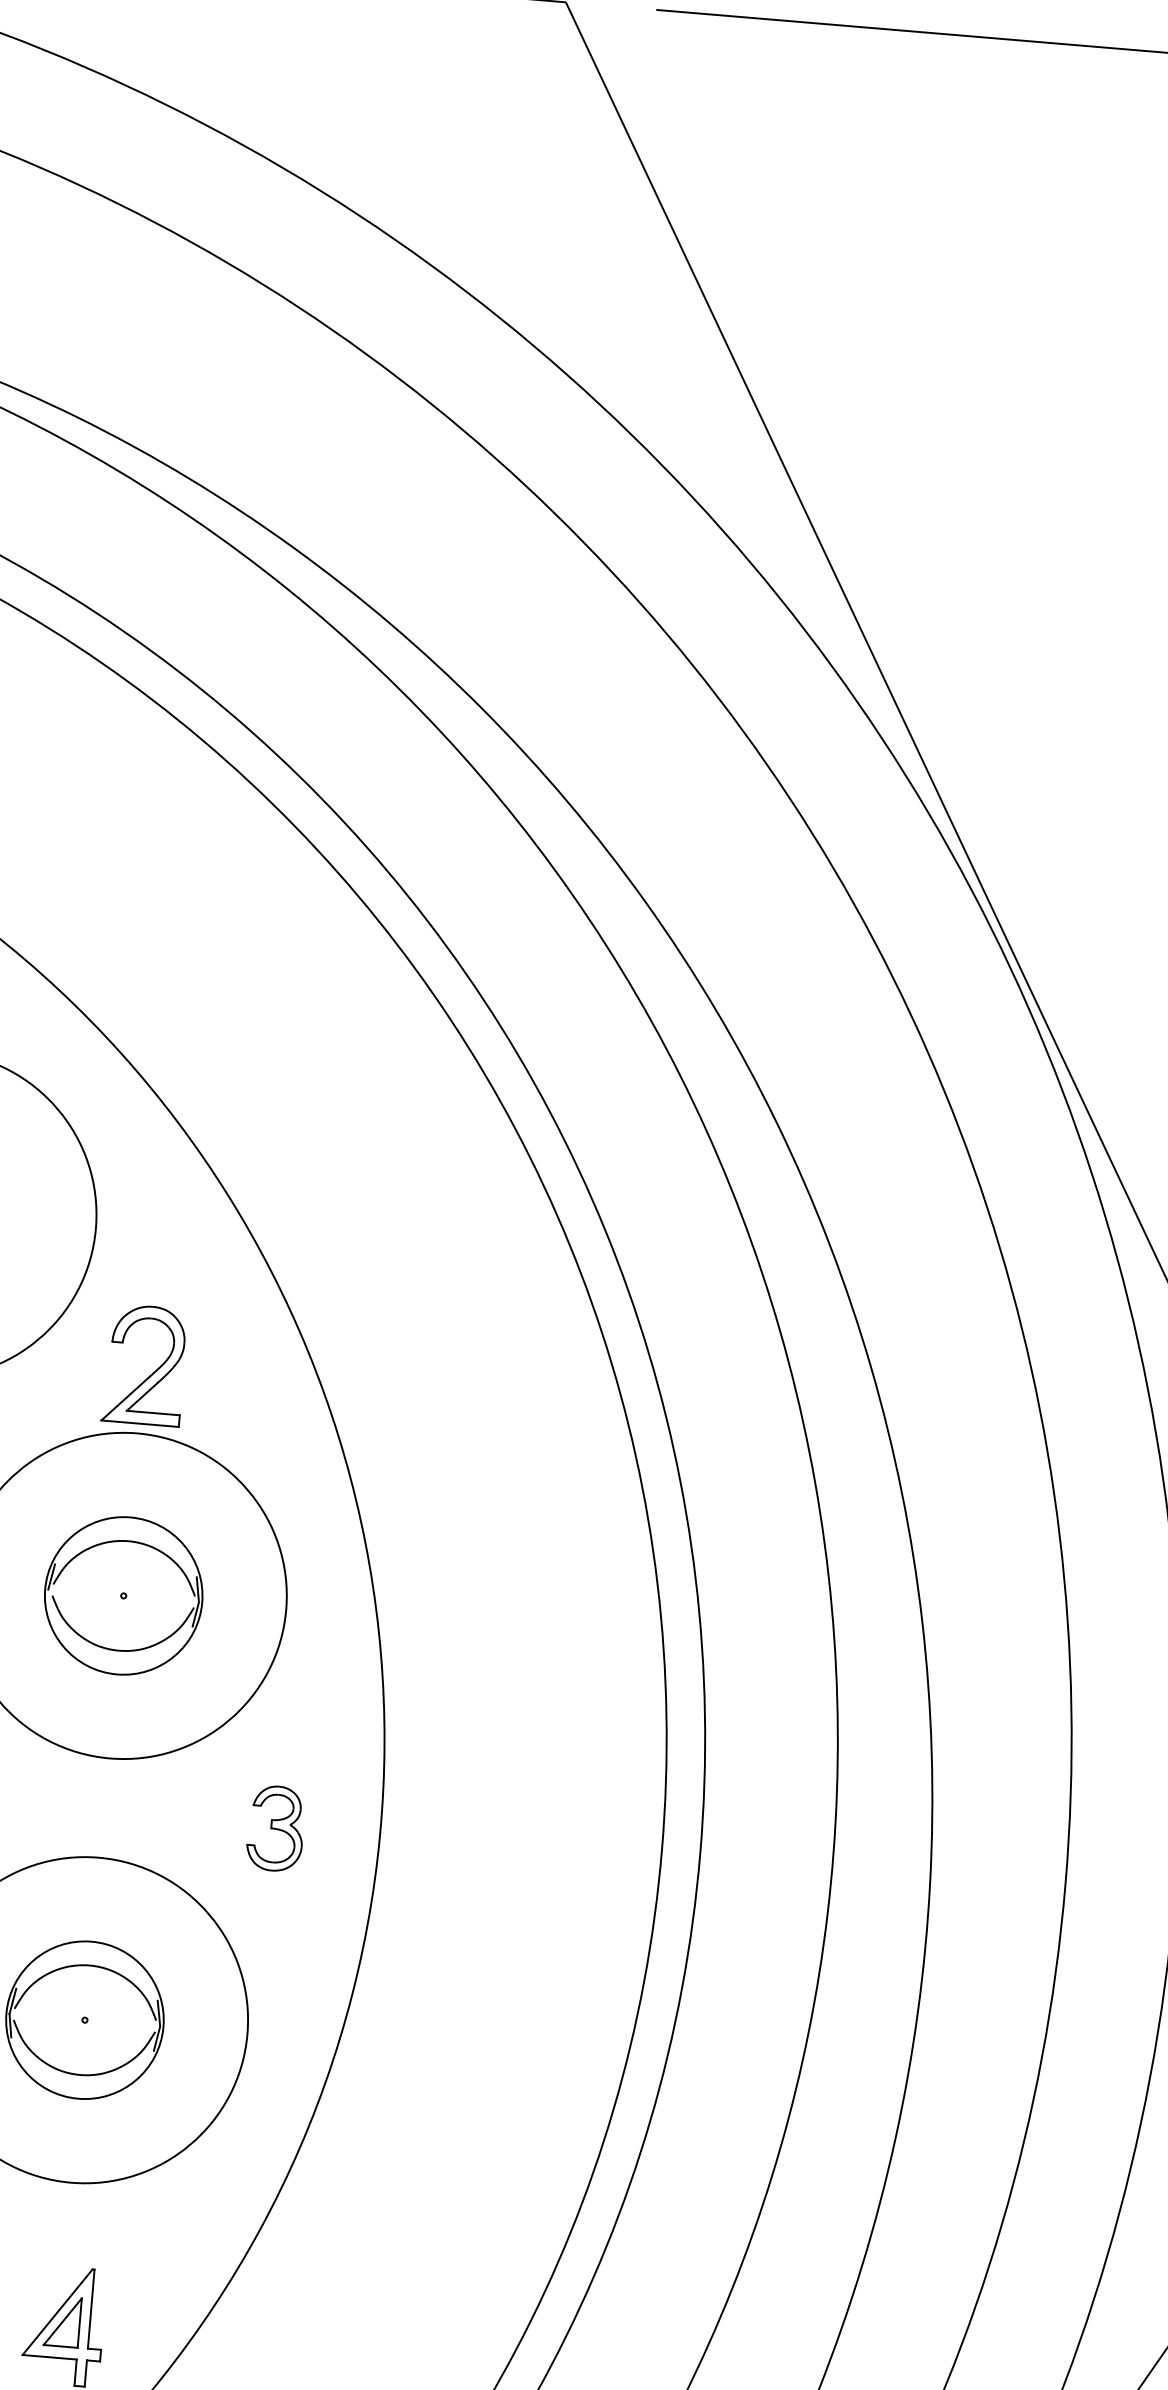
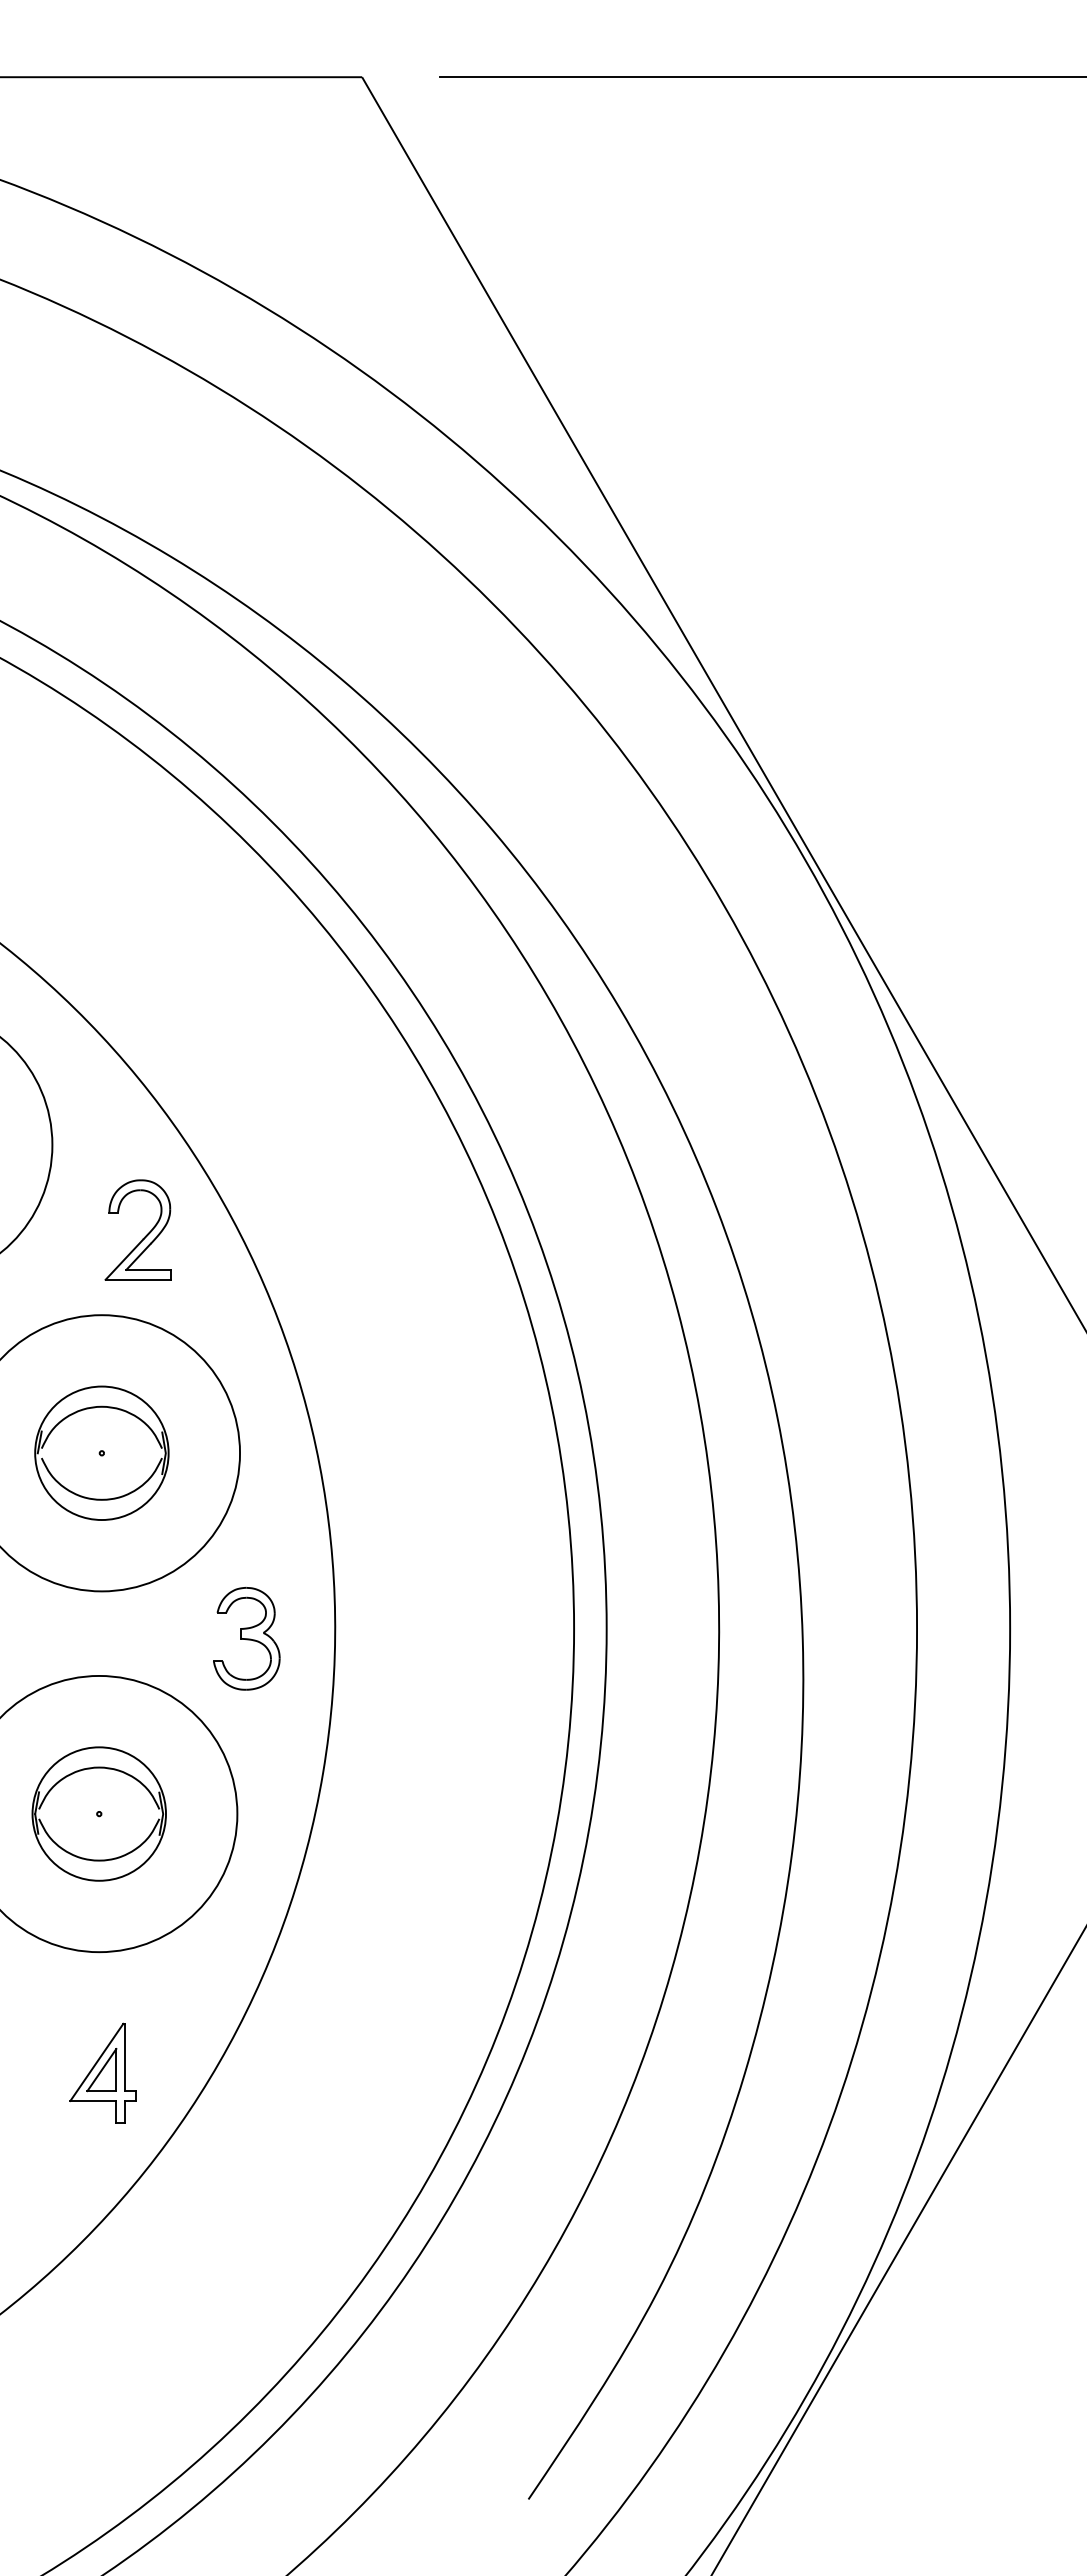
part: (151, 1373) -> (144, 1236), moved
part: (275, 1828) -> (246, 1638), size x1.43

